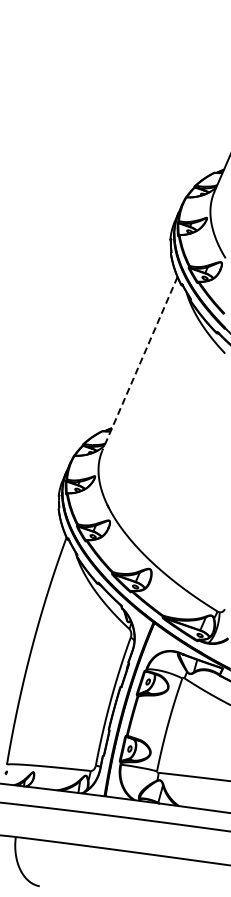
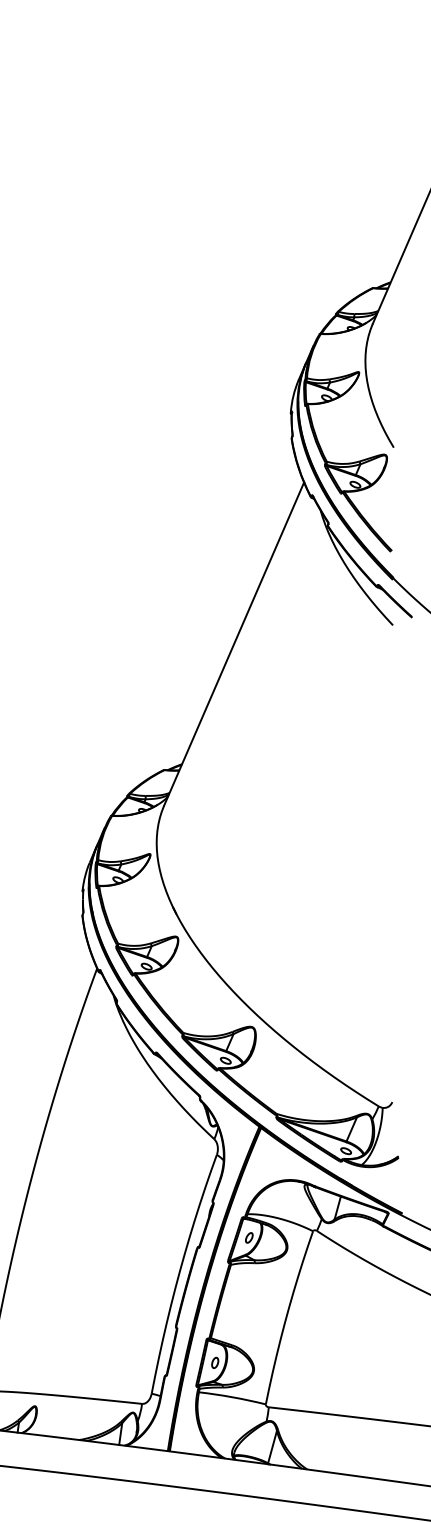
line: (139, 364) -> (233, 645), dashed -> solid

